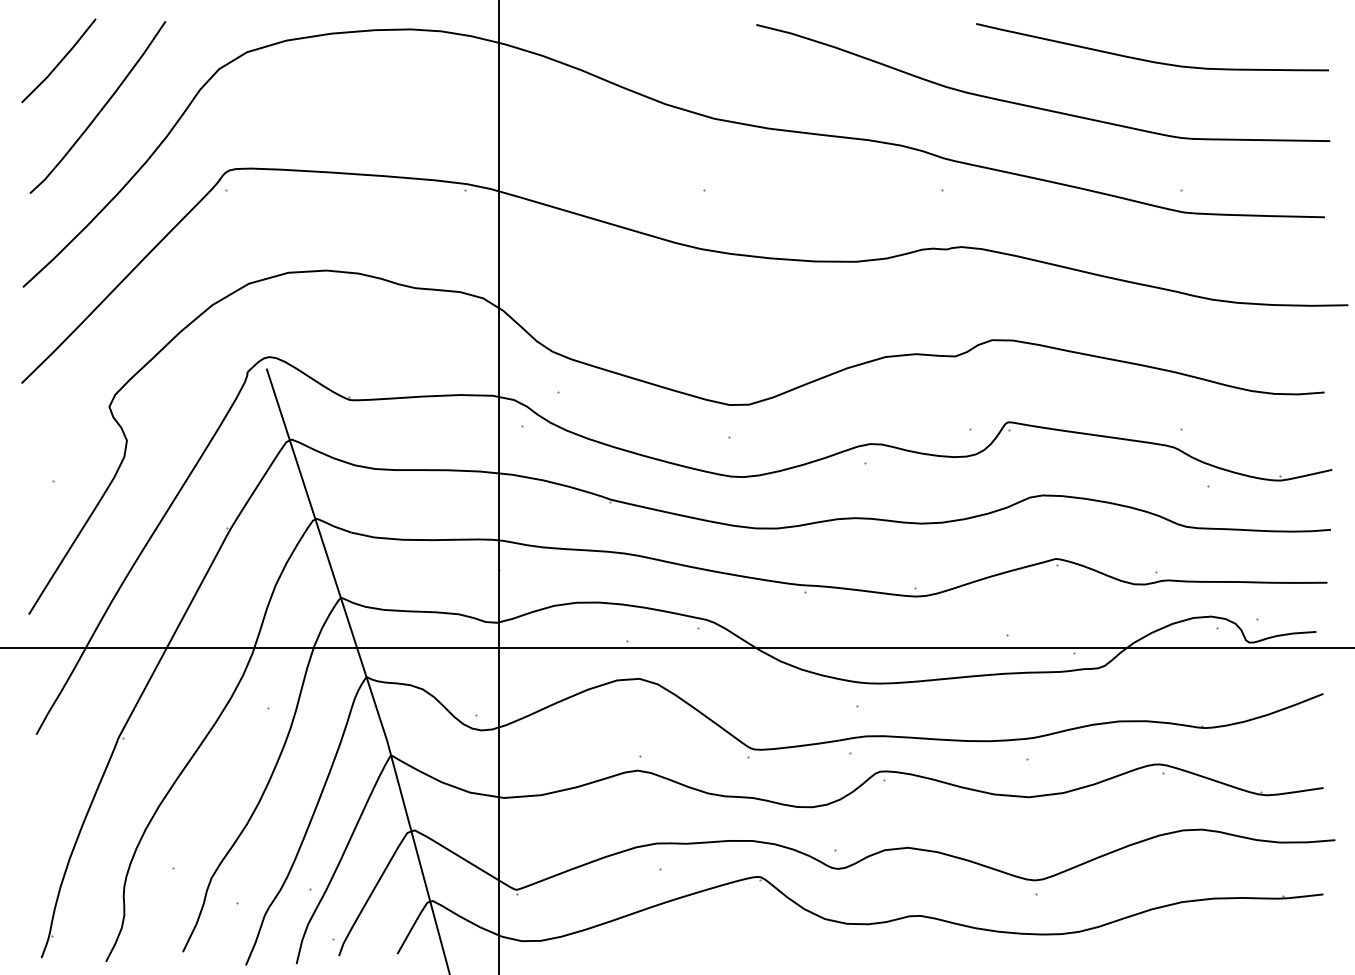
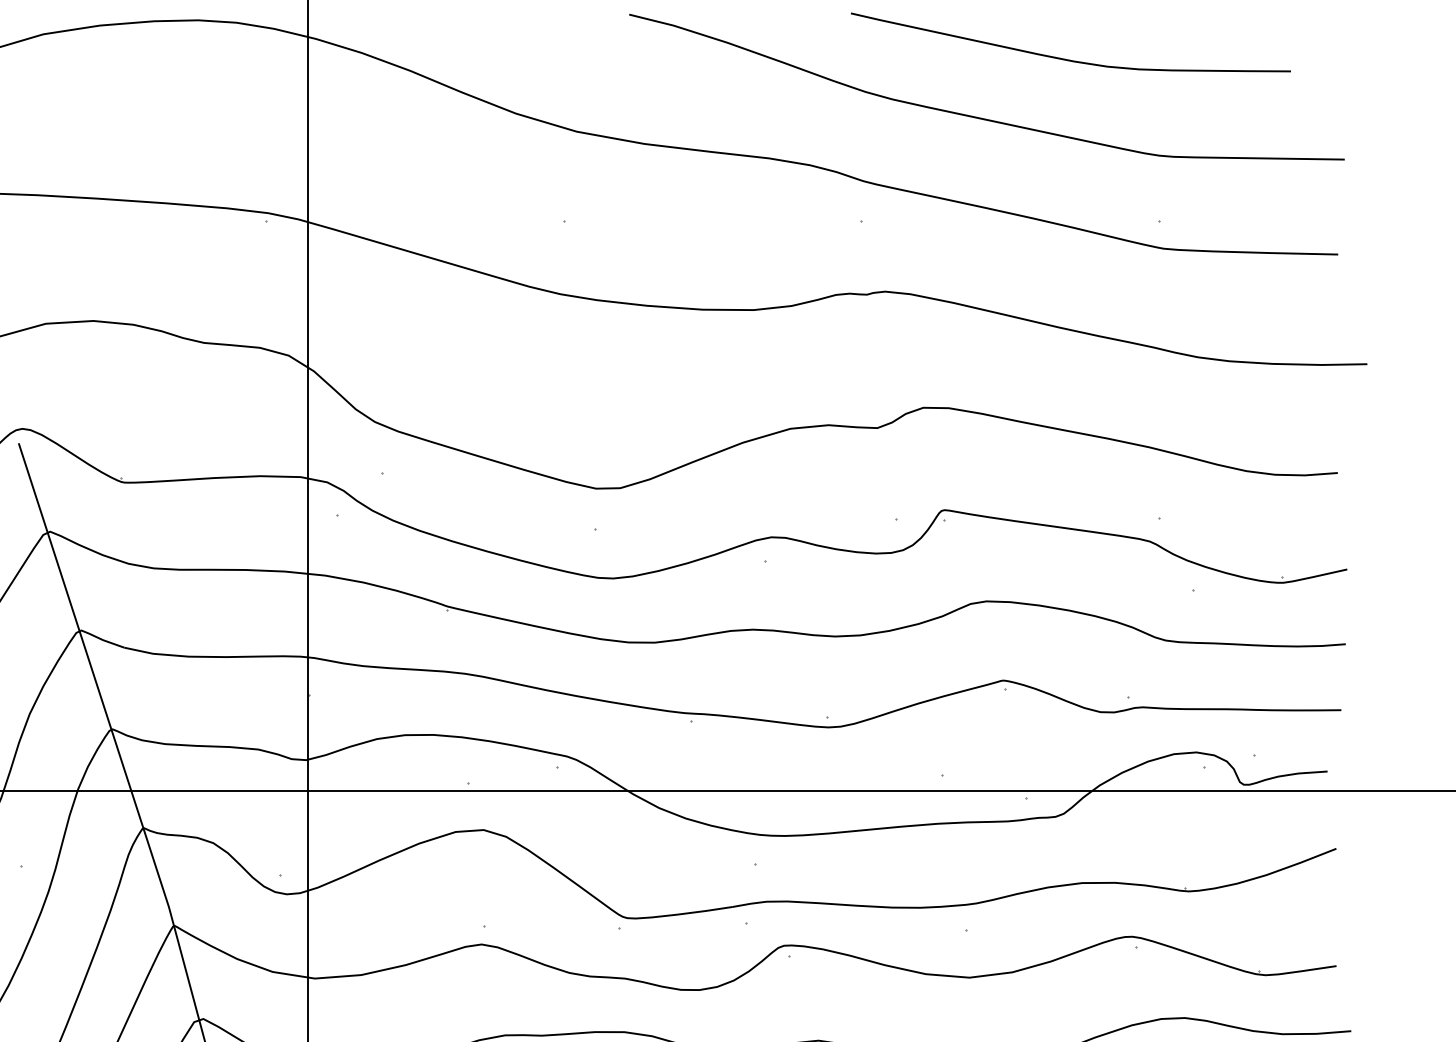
curve: (1151, 60) -> (1069, 59), moved

